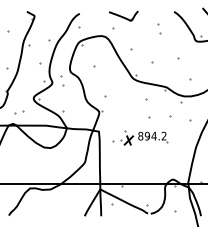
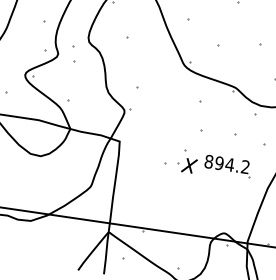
part: (140, 137) -> (208, 163), moved

